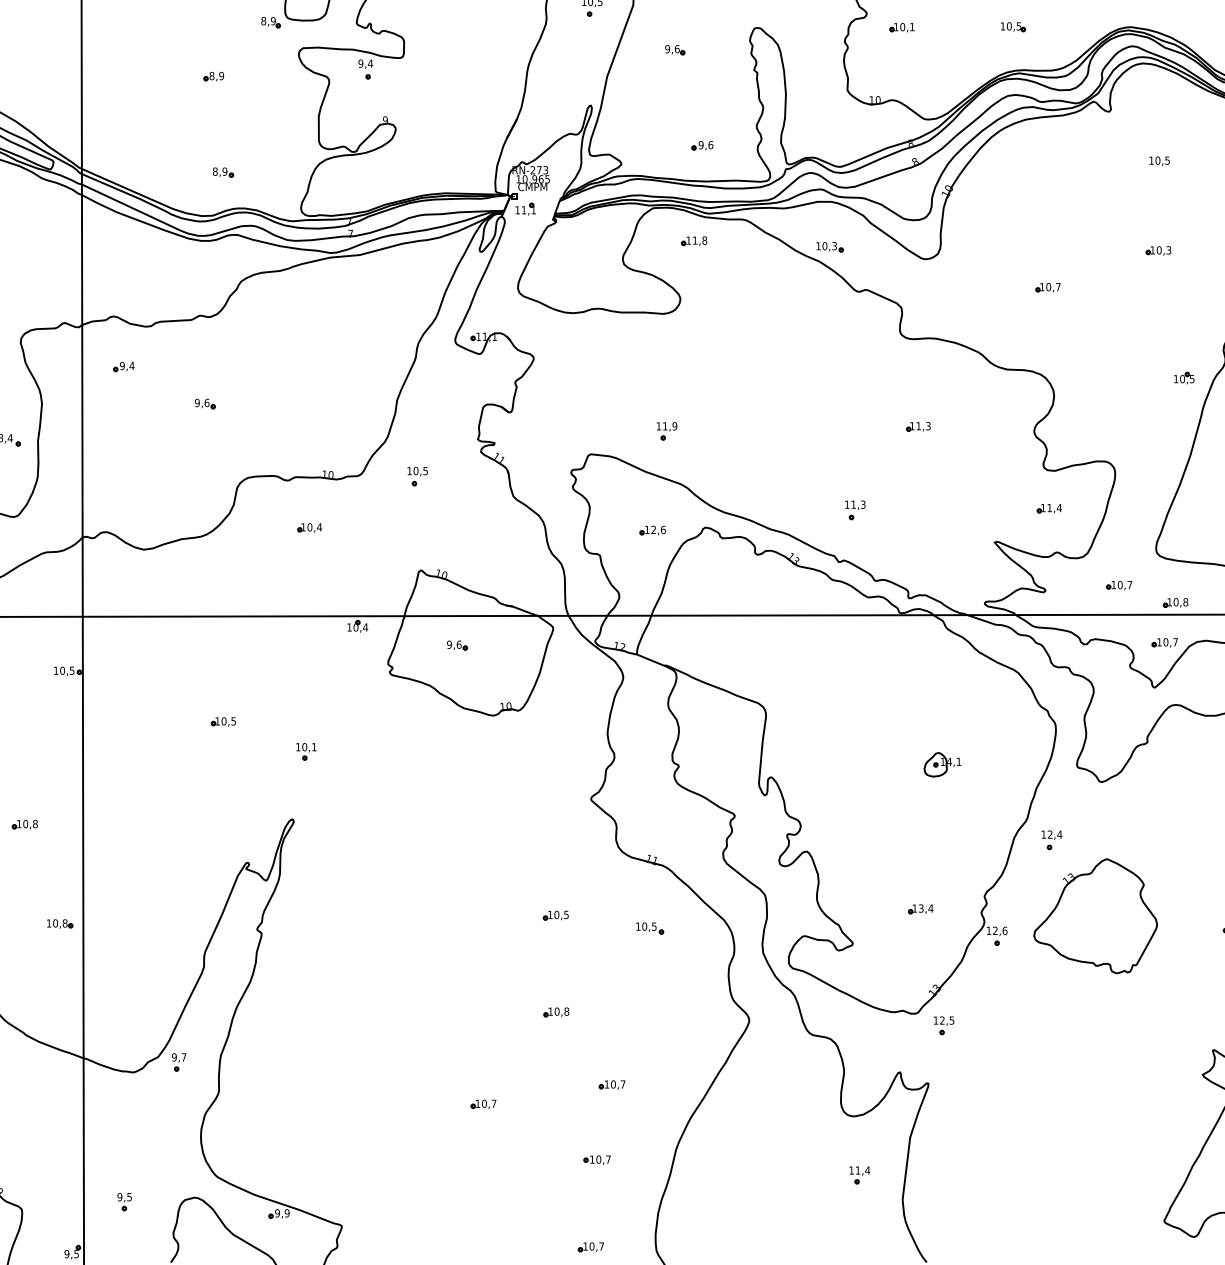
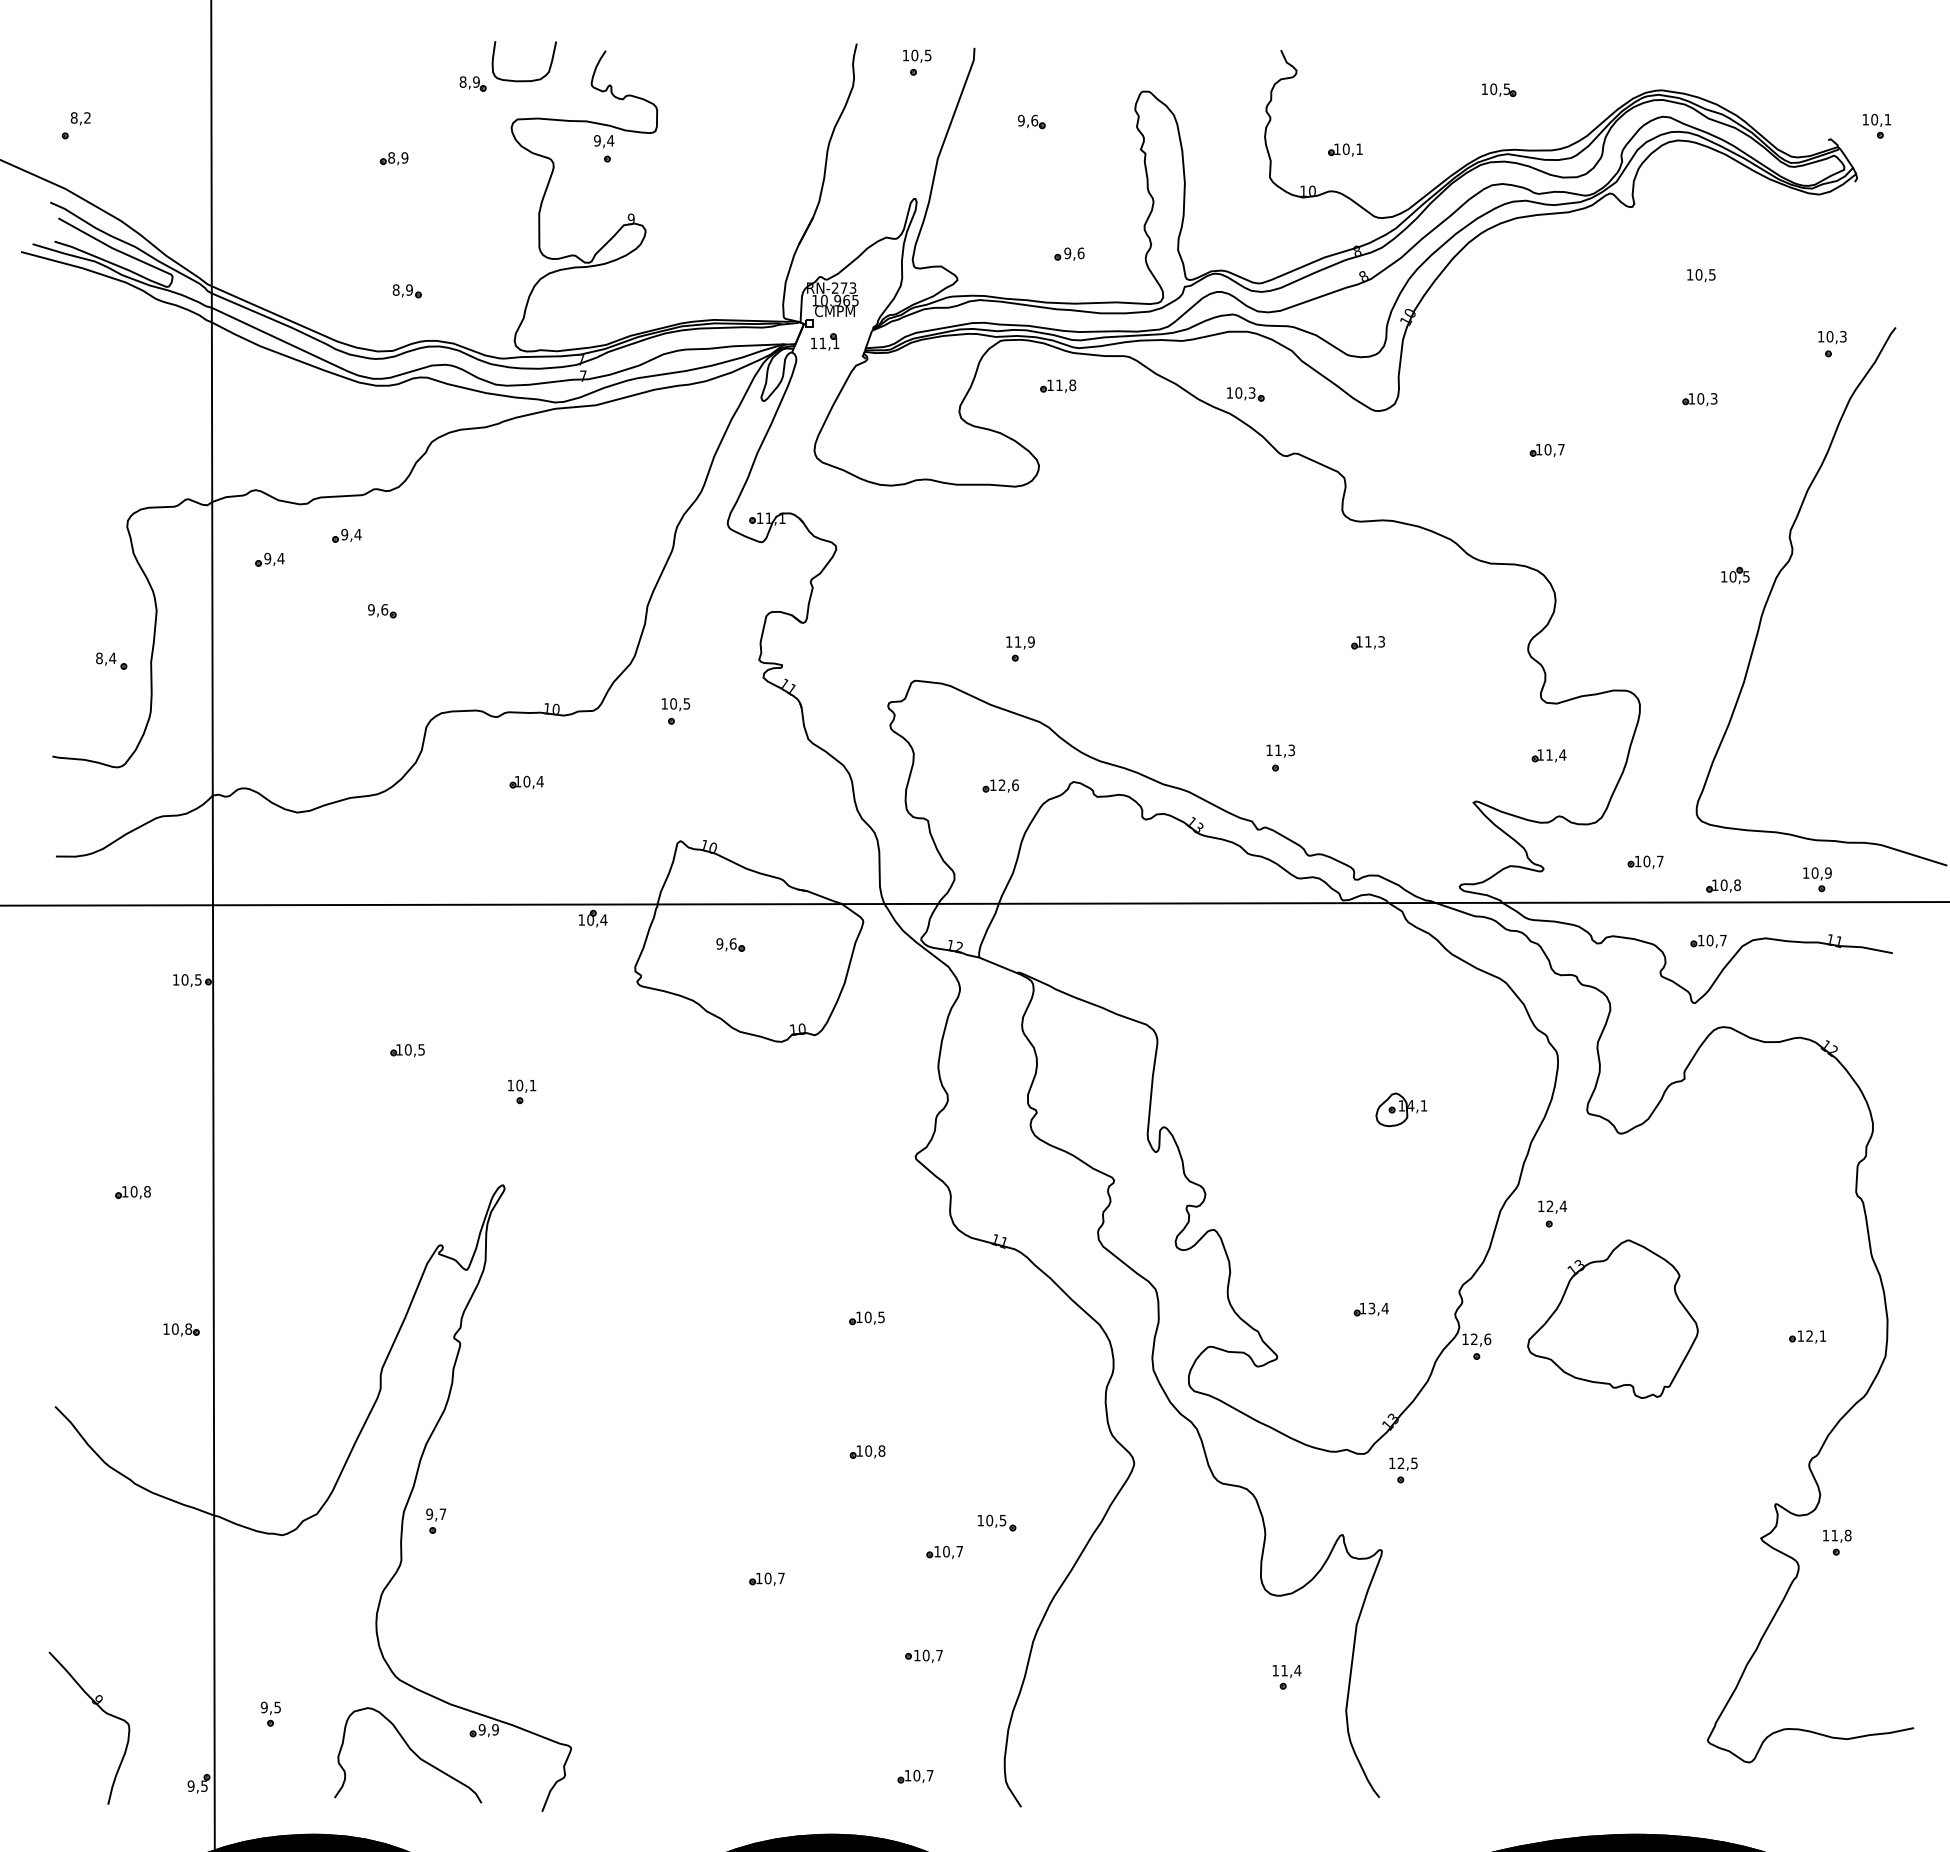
part: (902, 27) -> (1345, 149), moved
part: (179, 349) -> (346, 535), added
part: (650, 928) -> (997, 1522), moved
part: (179, 1061) -> (436, 1520), moved

